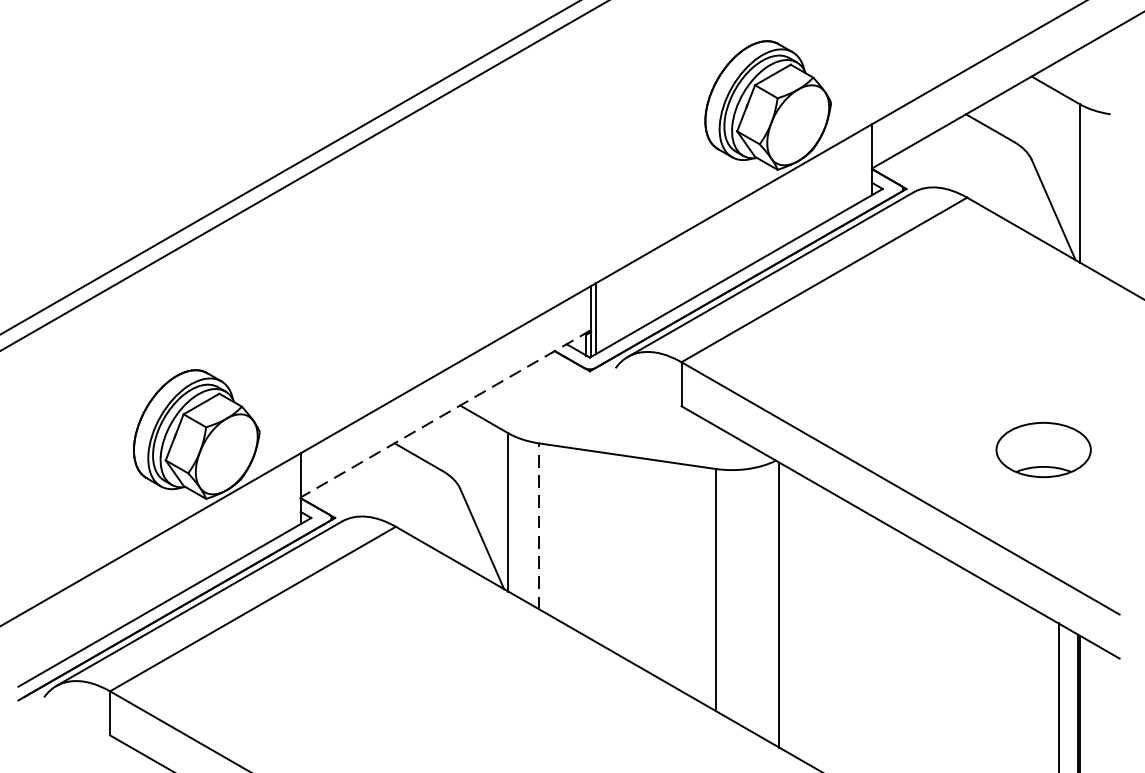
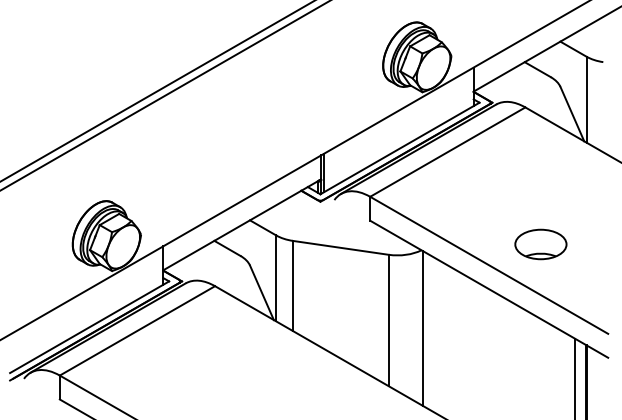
line: (444, 415) -> (241, 225), dashed -> solid
part: (1042, 450) -> (540, 244), moved
line: (538, 525) -> (292, 285), dashed -> solid

